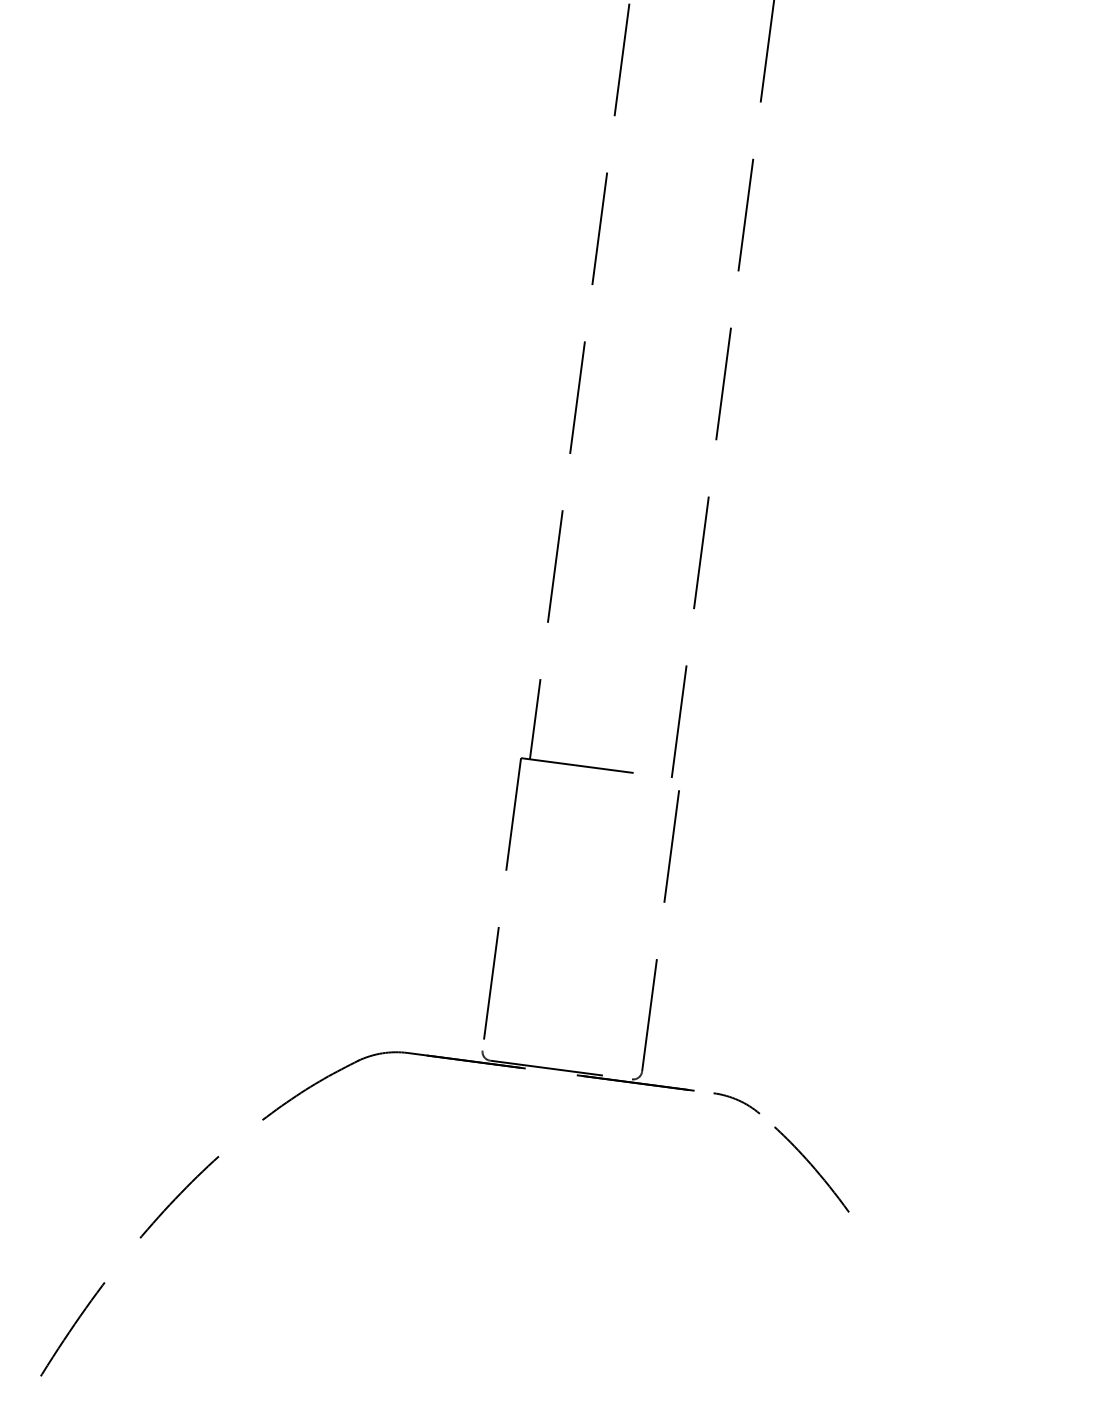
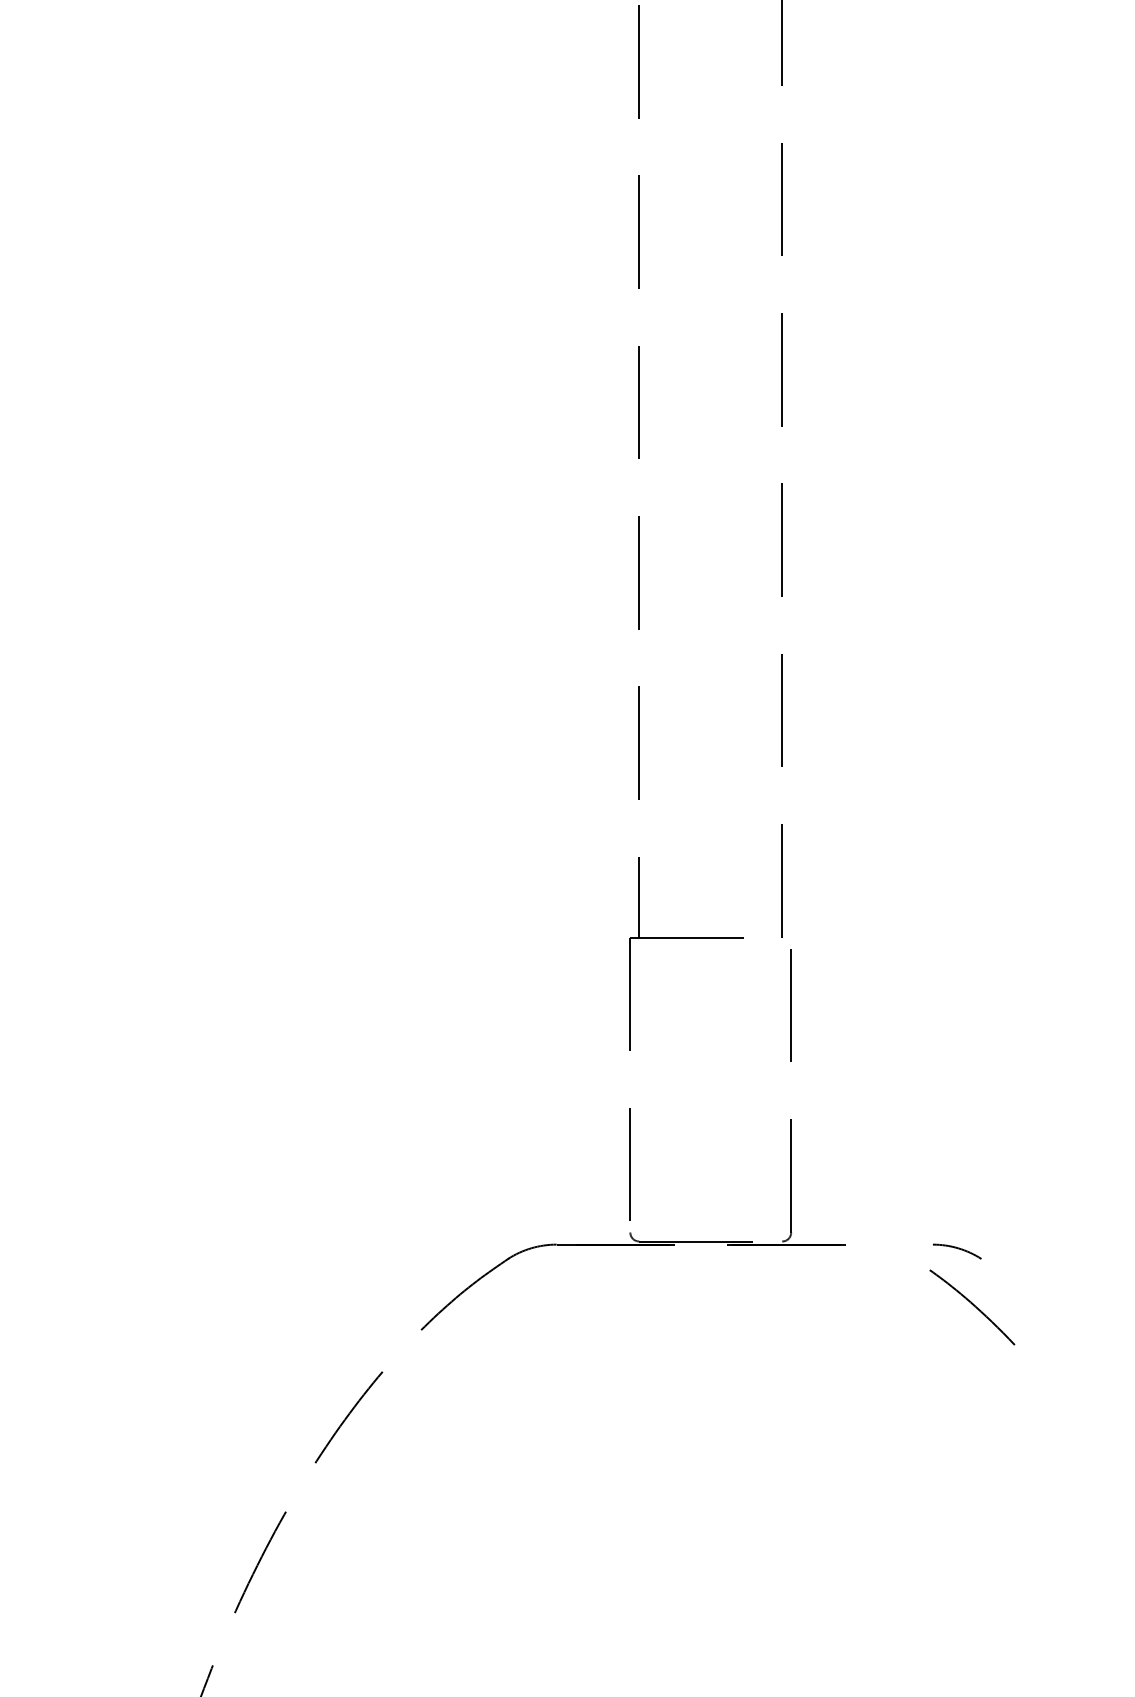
arc: (738, 1101) -> (958, 1249), moved

